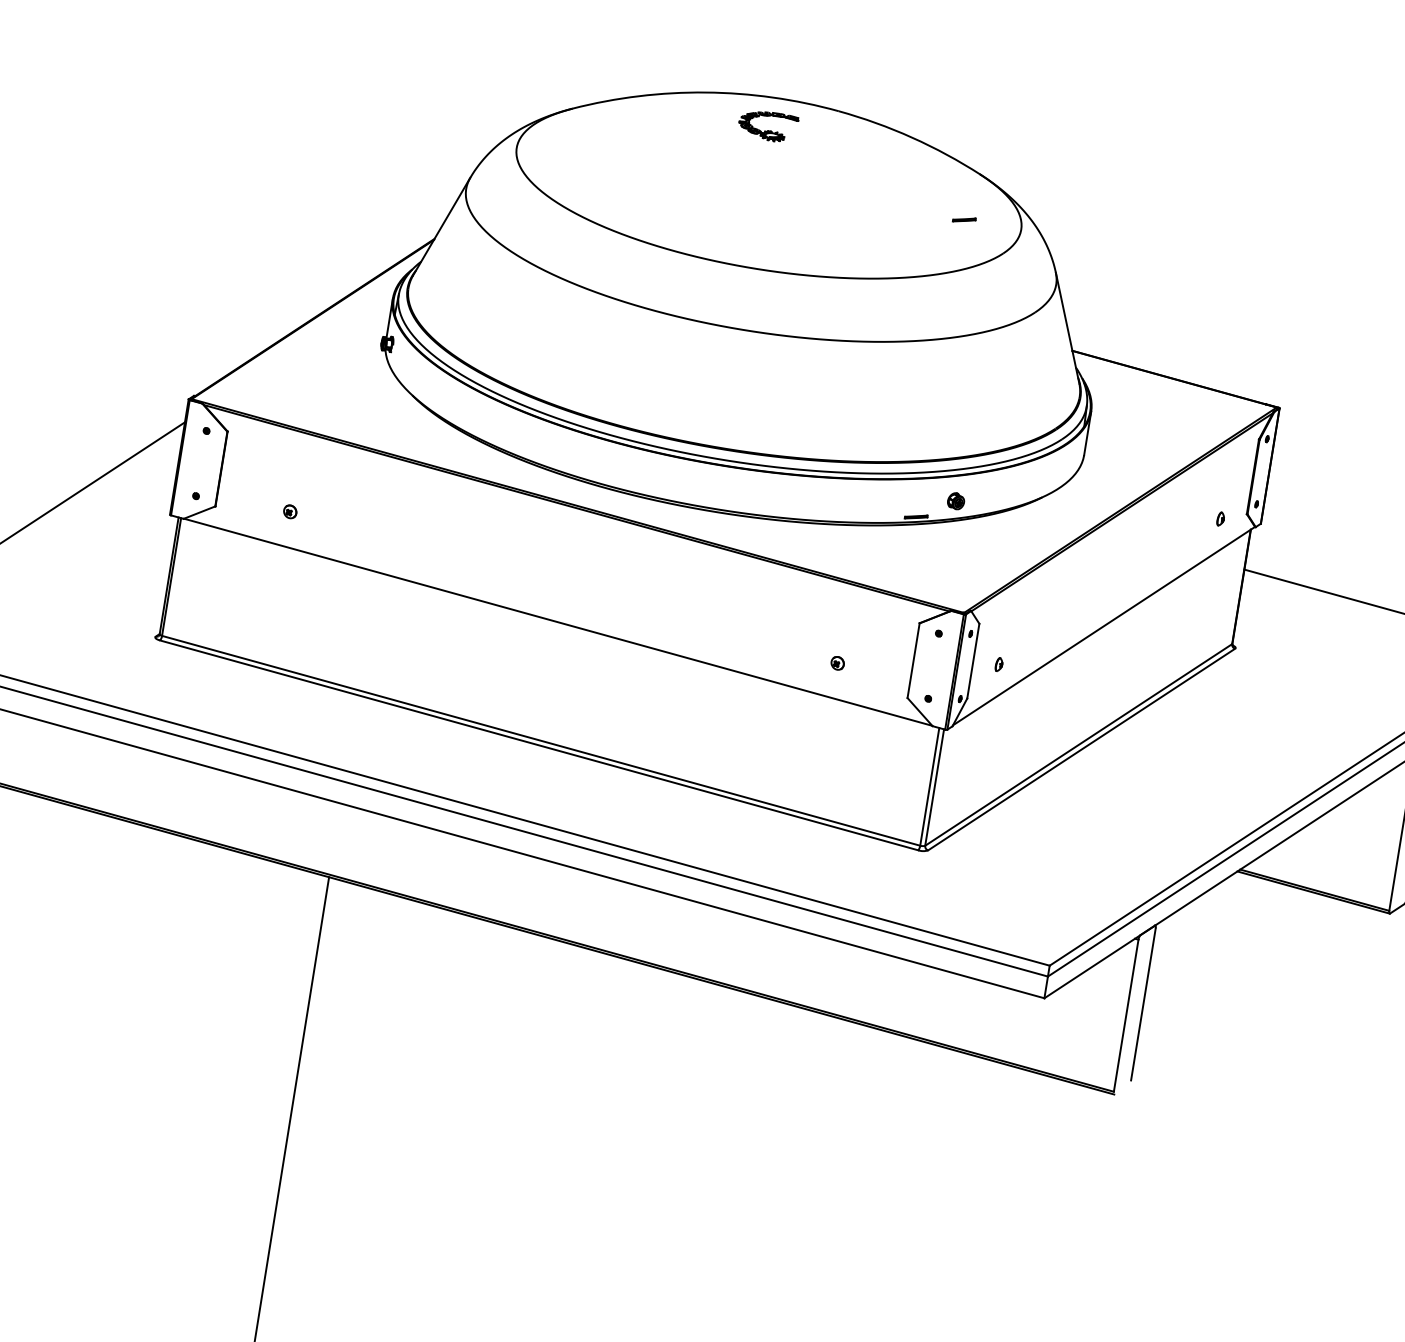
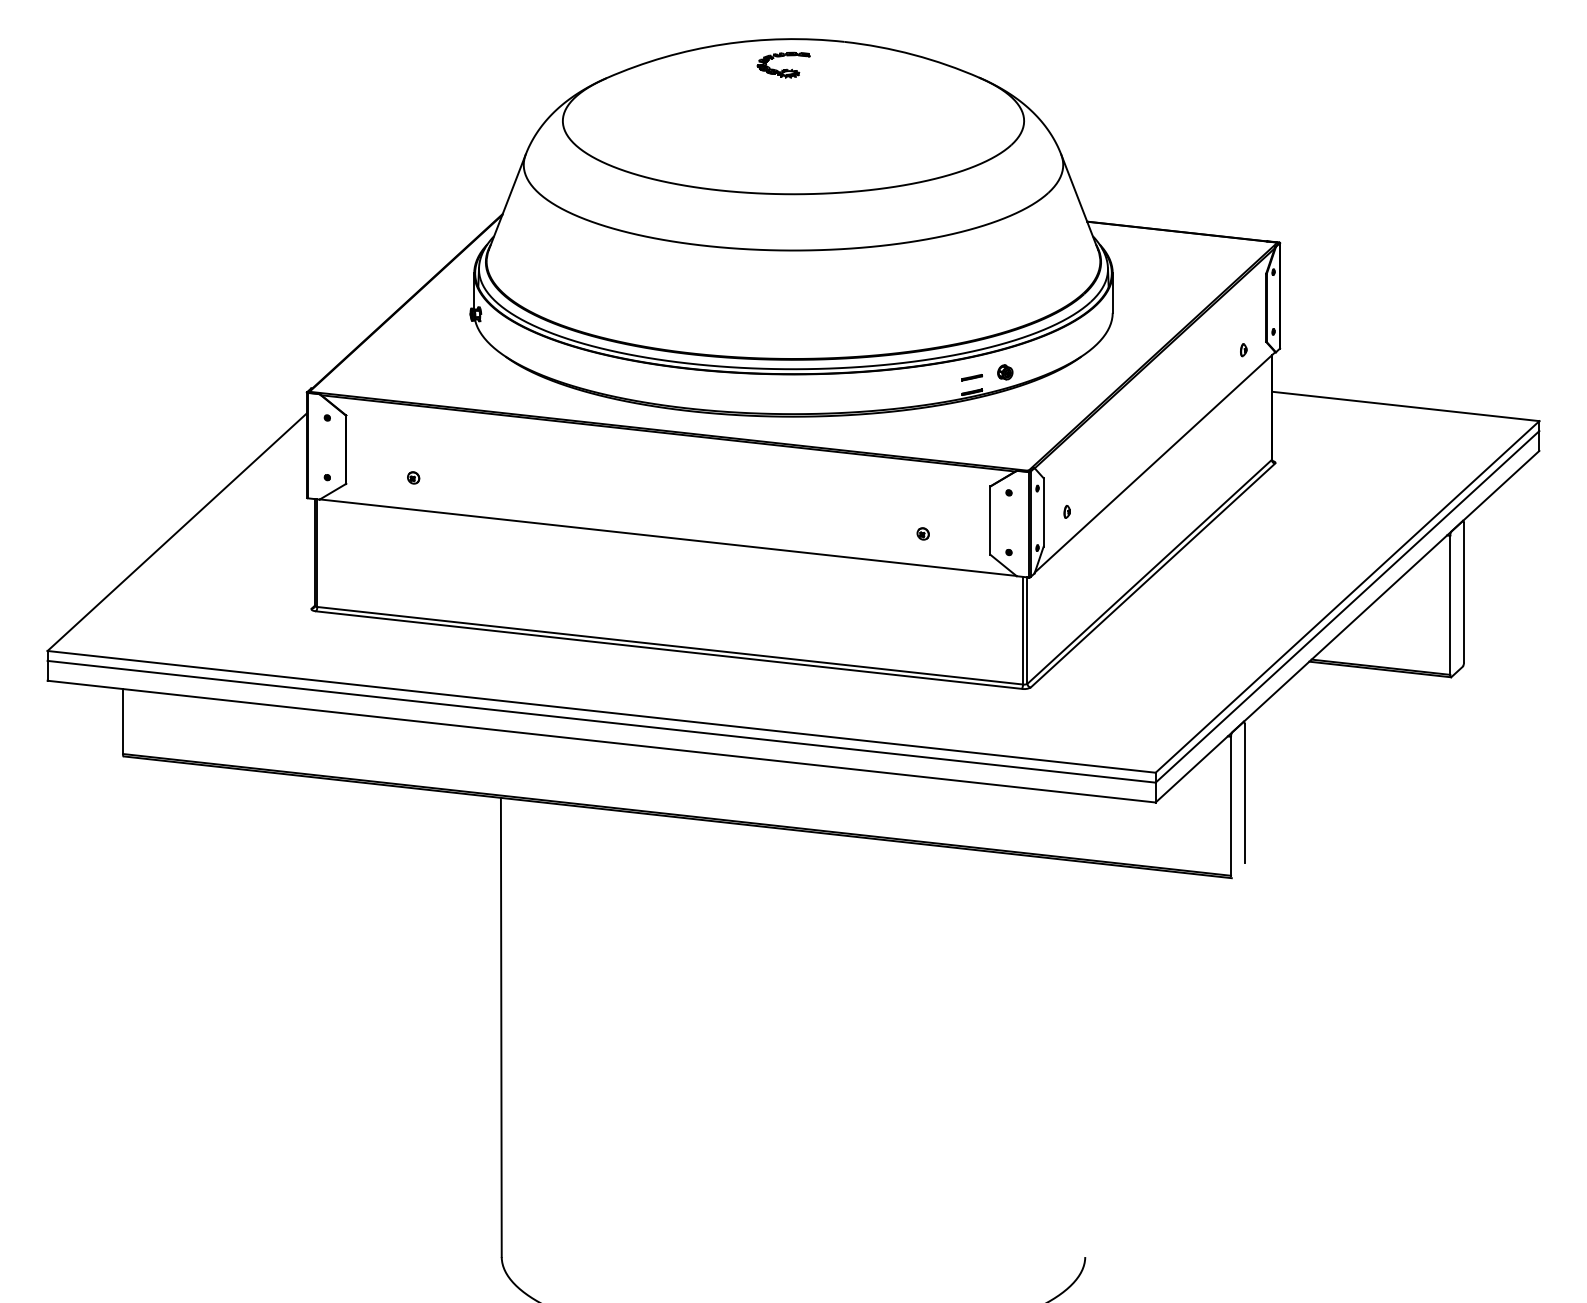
line: (963, 219) -> (971, 377), moved

